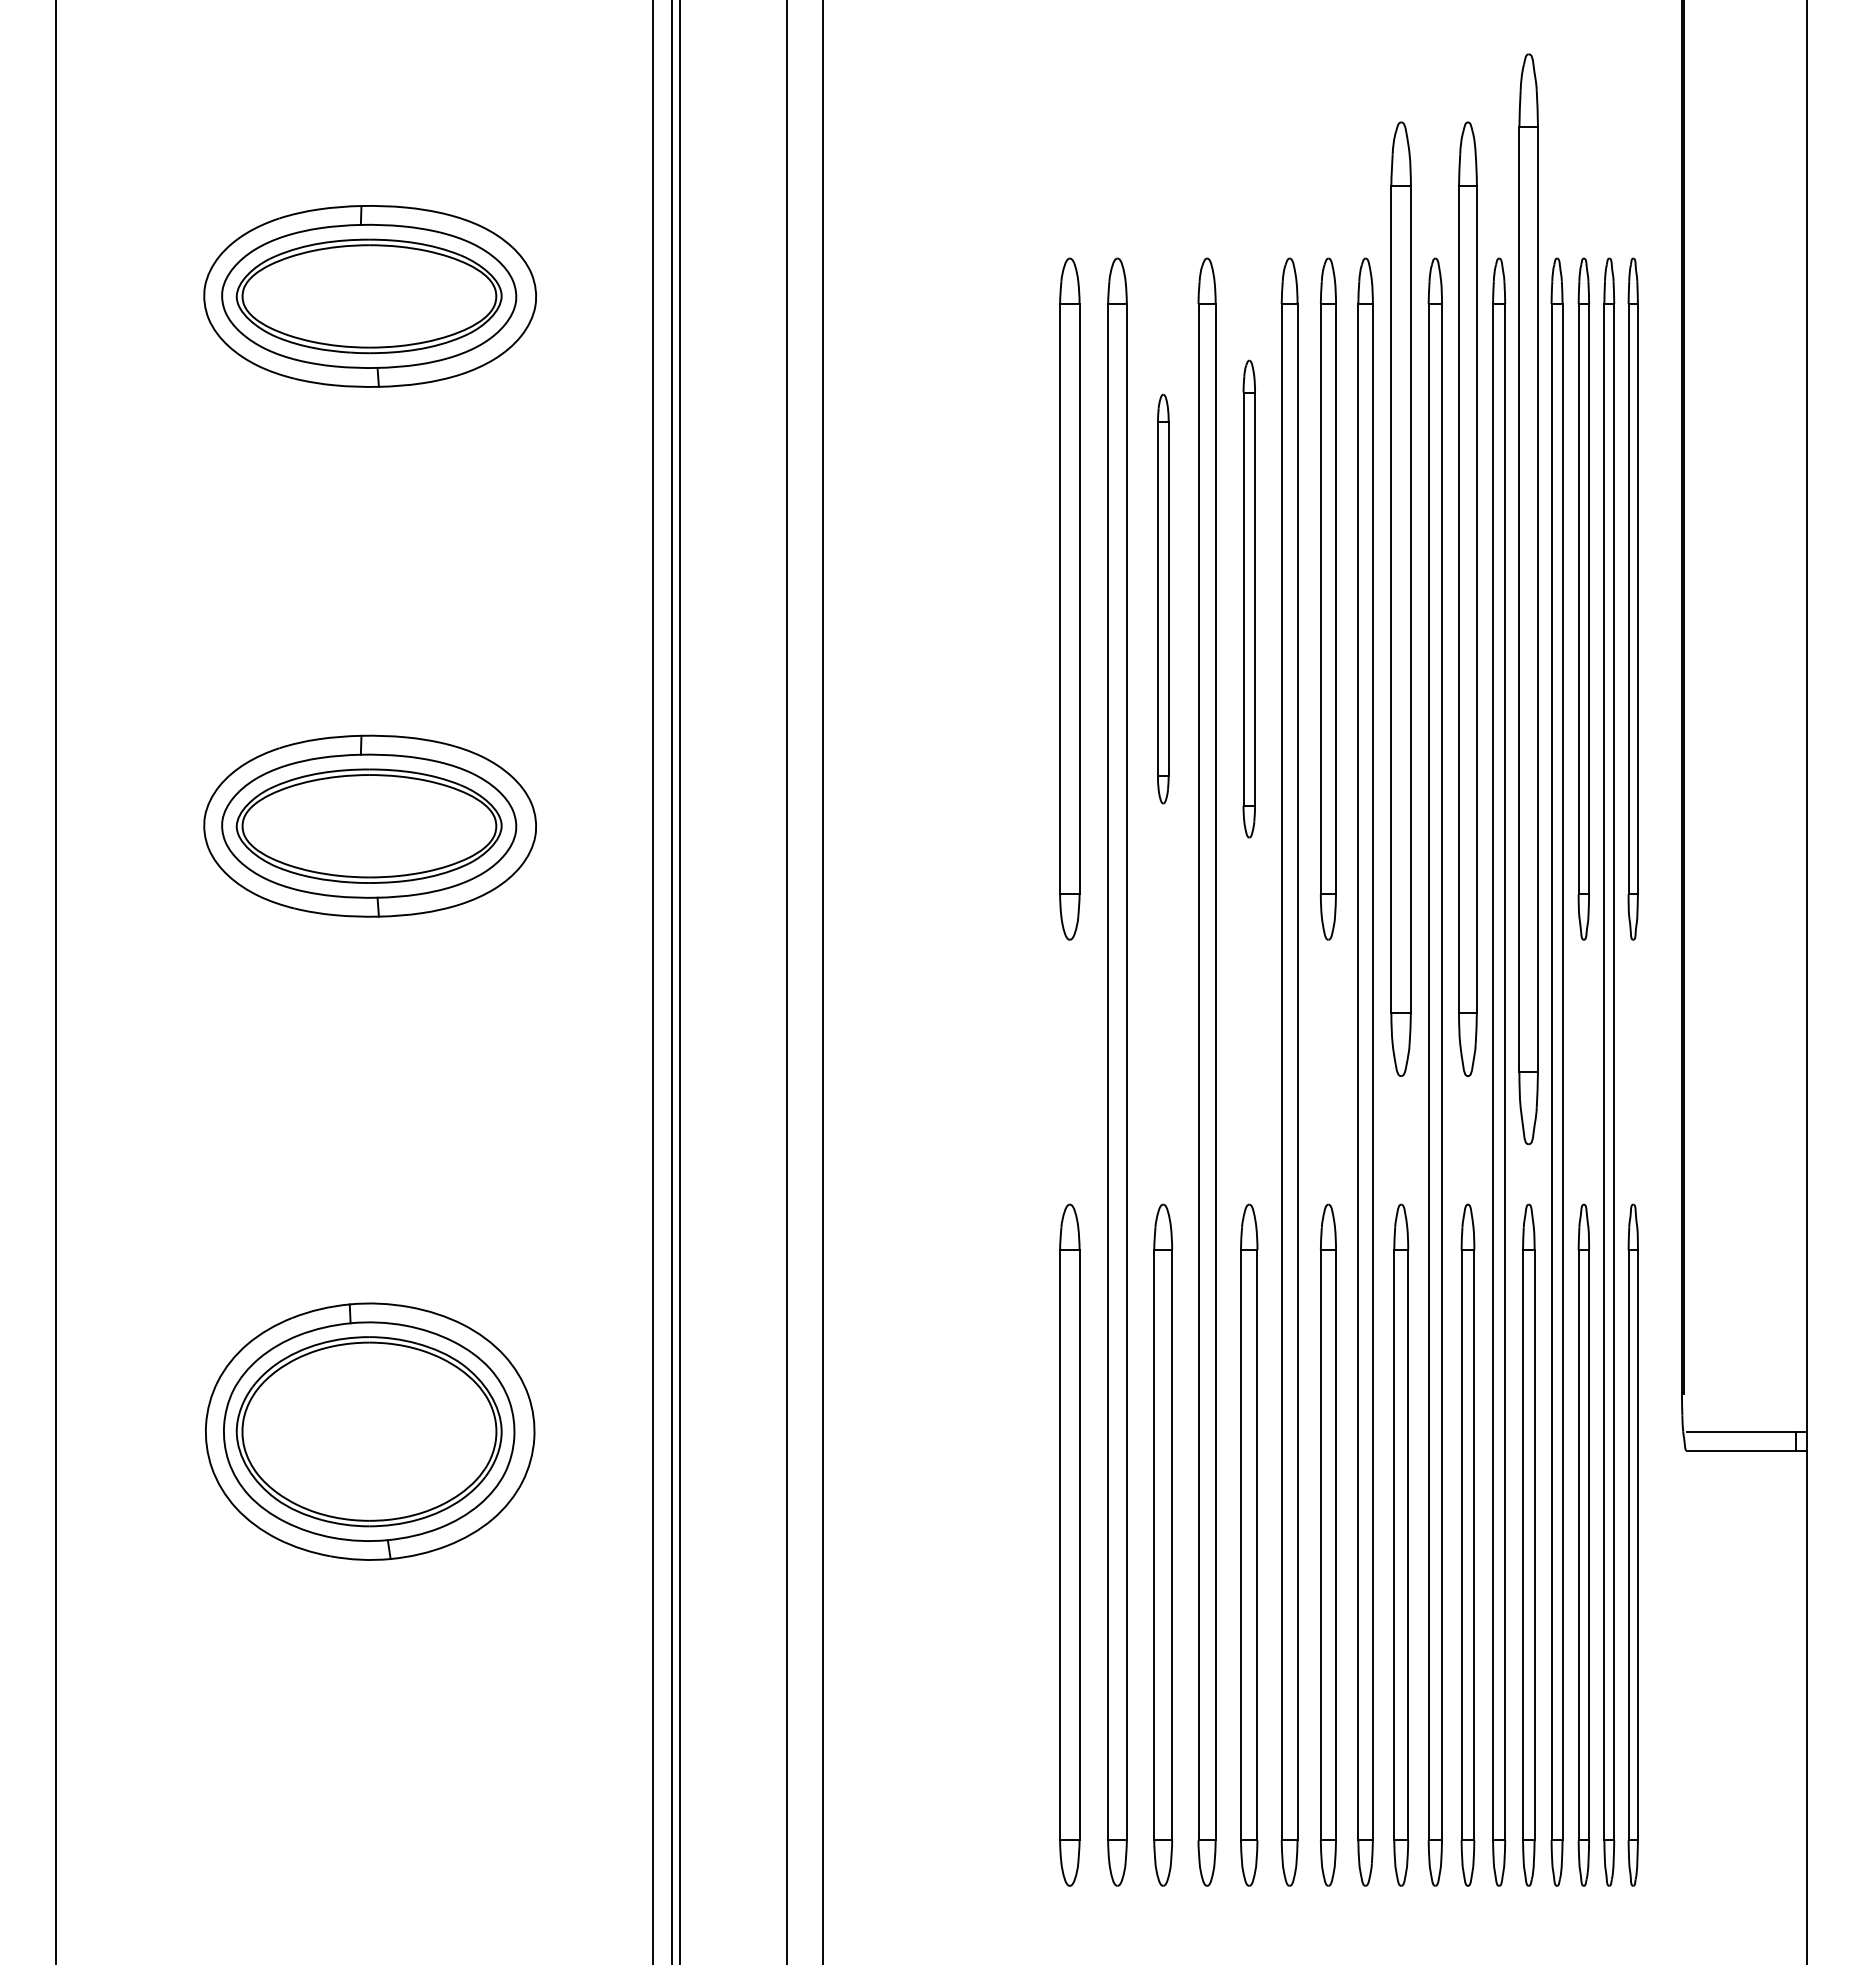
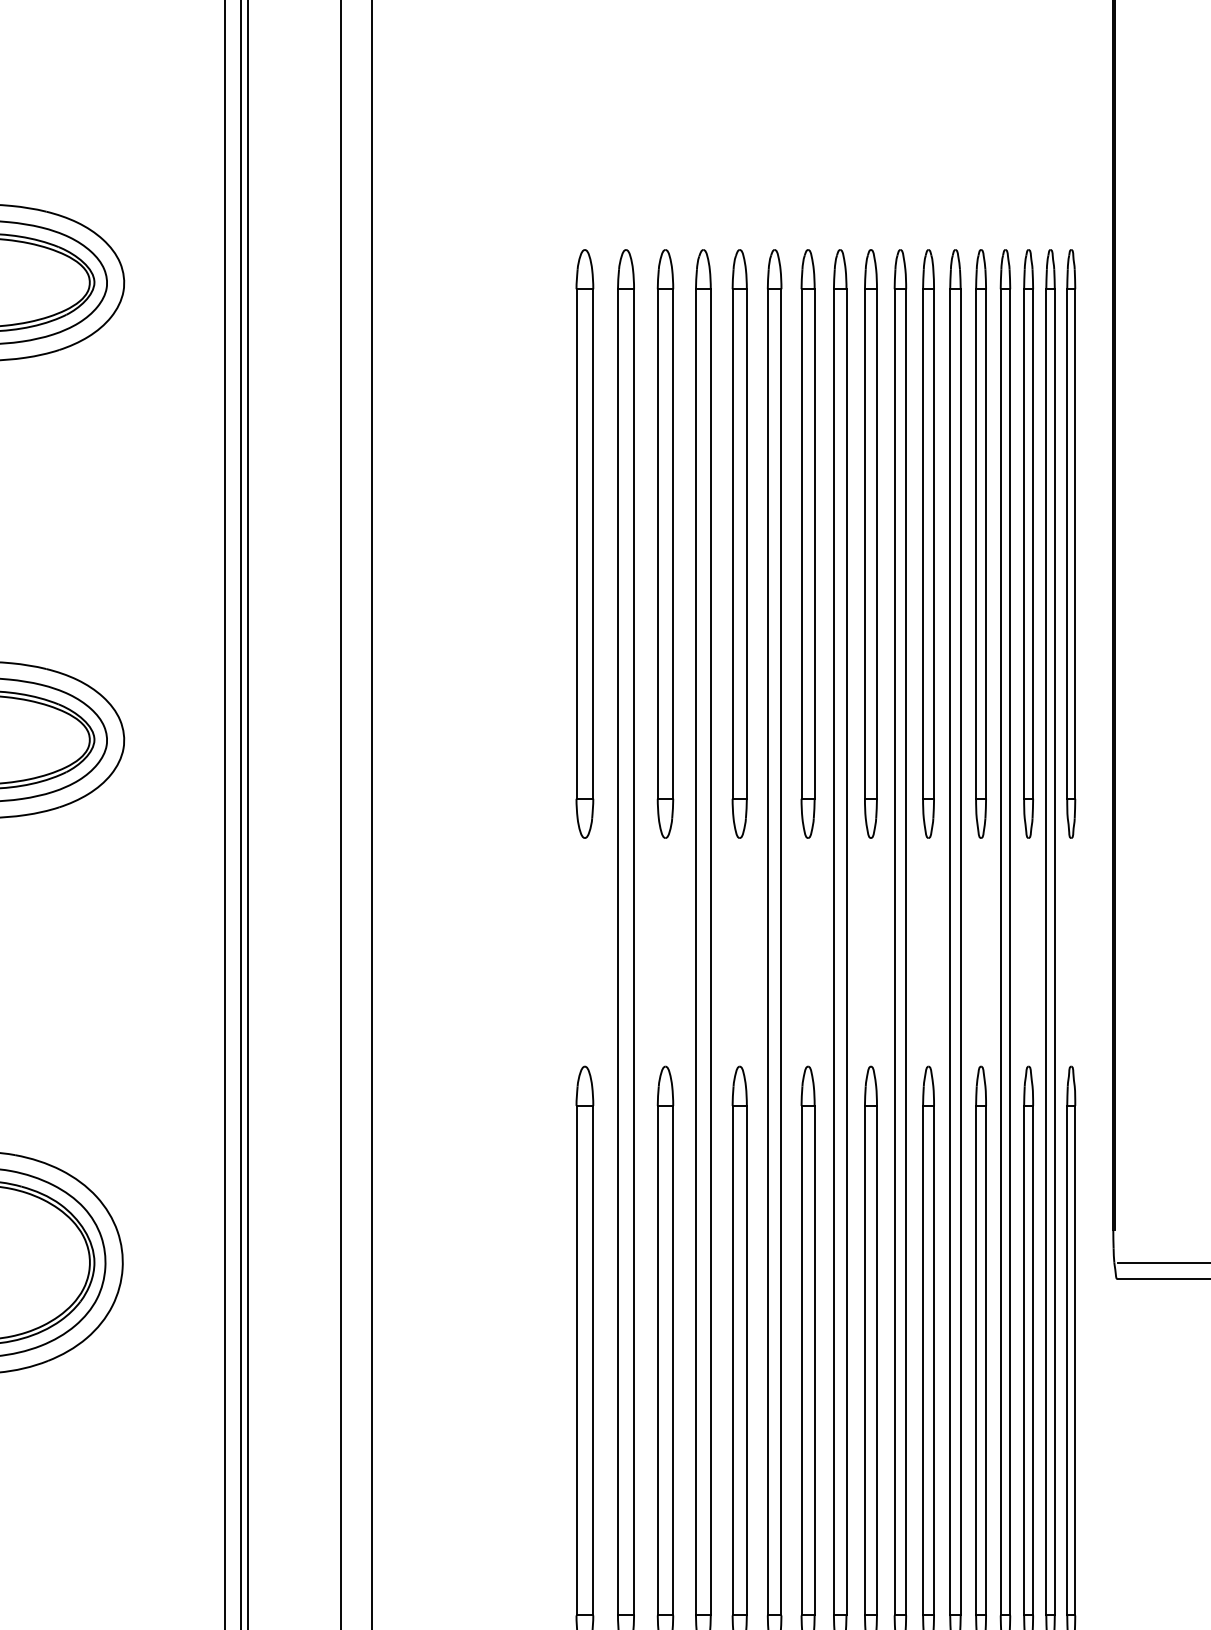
part: (1163, 598) -> (665, 543), size x1.67
part: (1249, 598) -> (739, 543), size x1.43
part: (1401, 598) -> (871, 543), size x0.71
part: (1467, 598) -> (928, 543), size x0.71
part: (1528, 598) -> (980, 543), size x0.62

